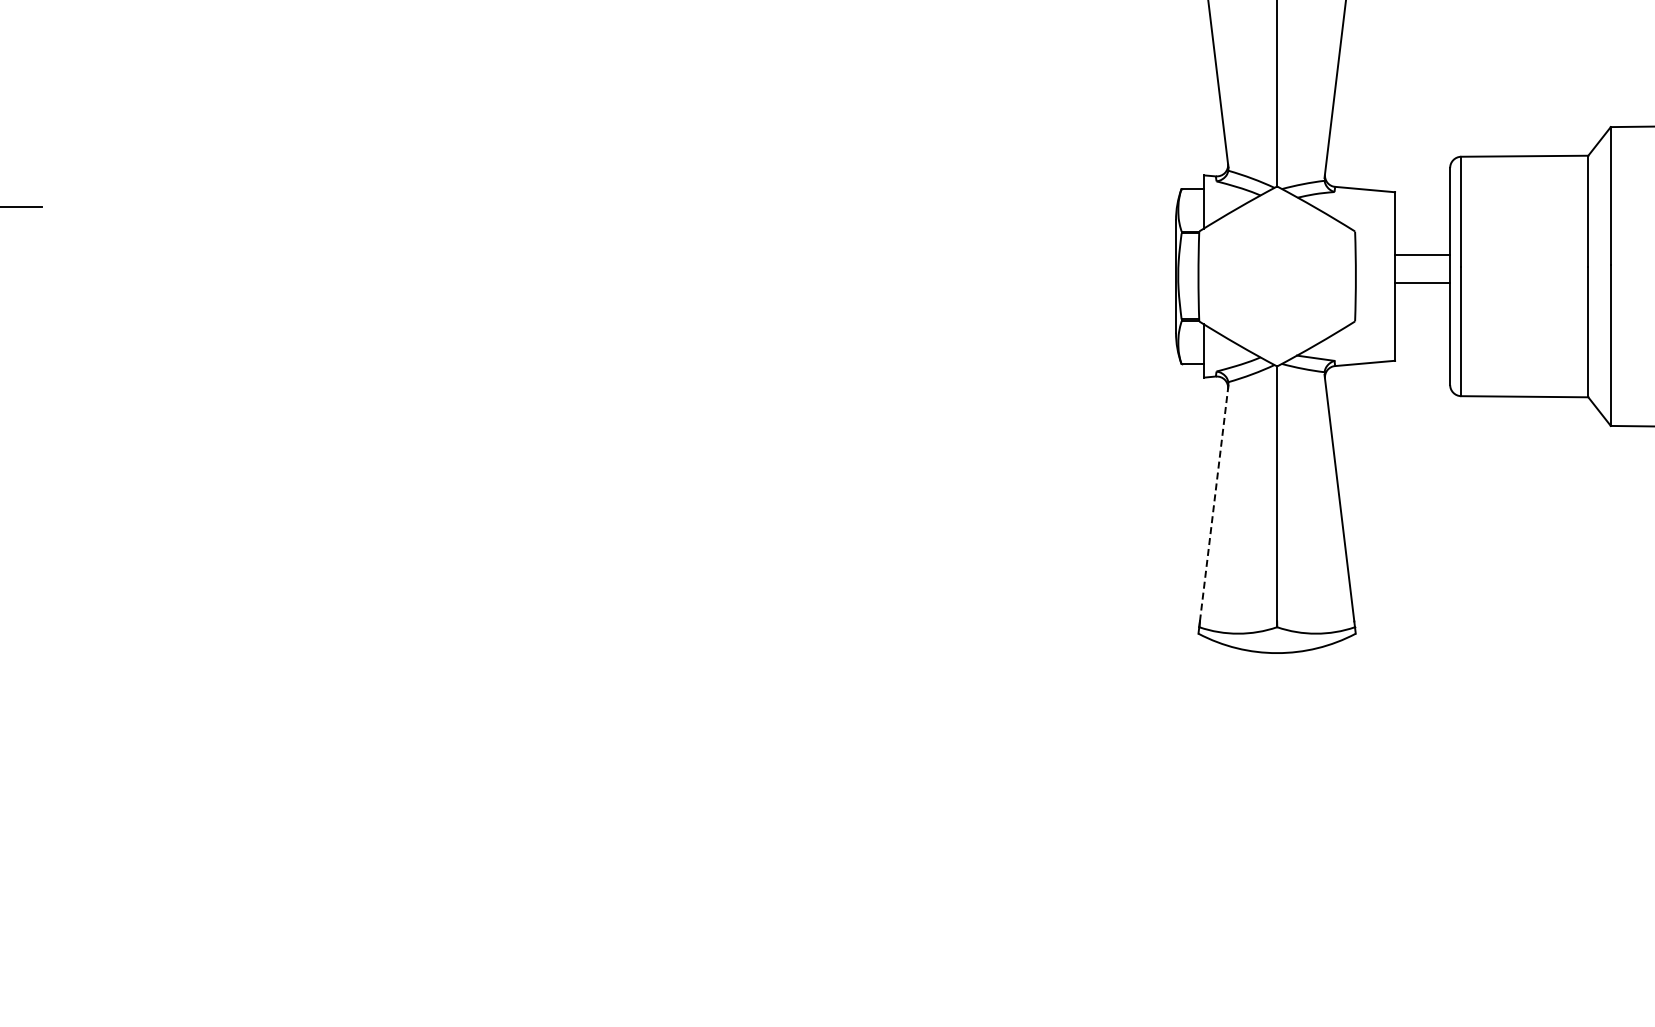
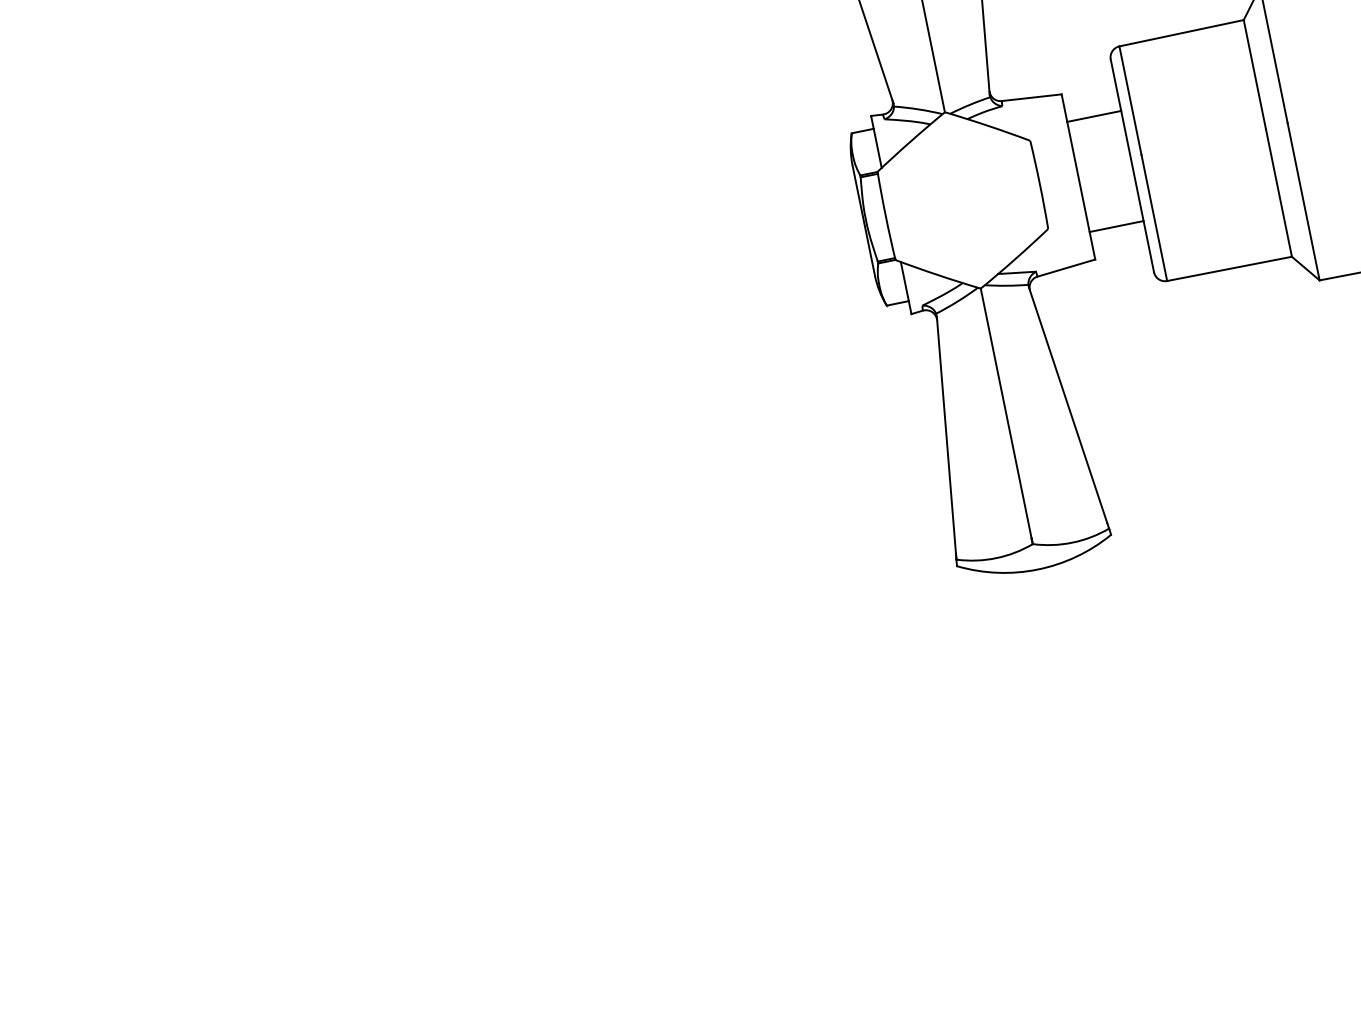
line: (1422, 255) -> (1094, 116), moved
line: (1422, 282) -> (1116, 226), moved
line: (1214, 503) -> (946, 435), dashed -> solid

